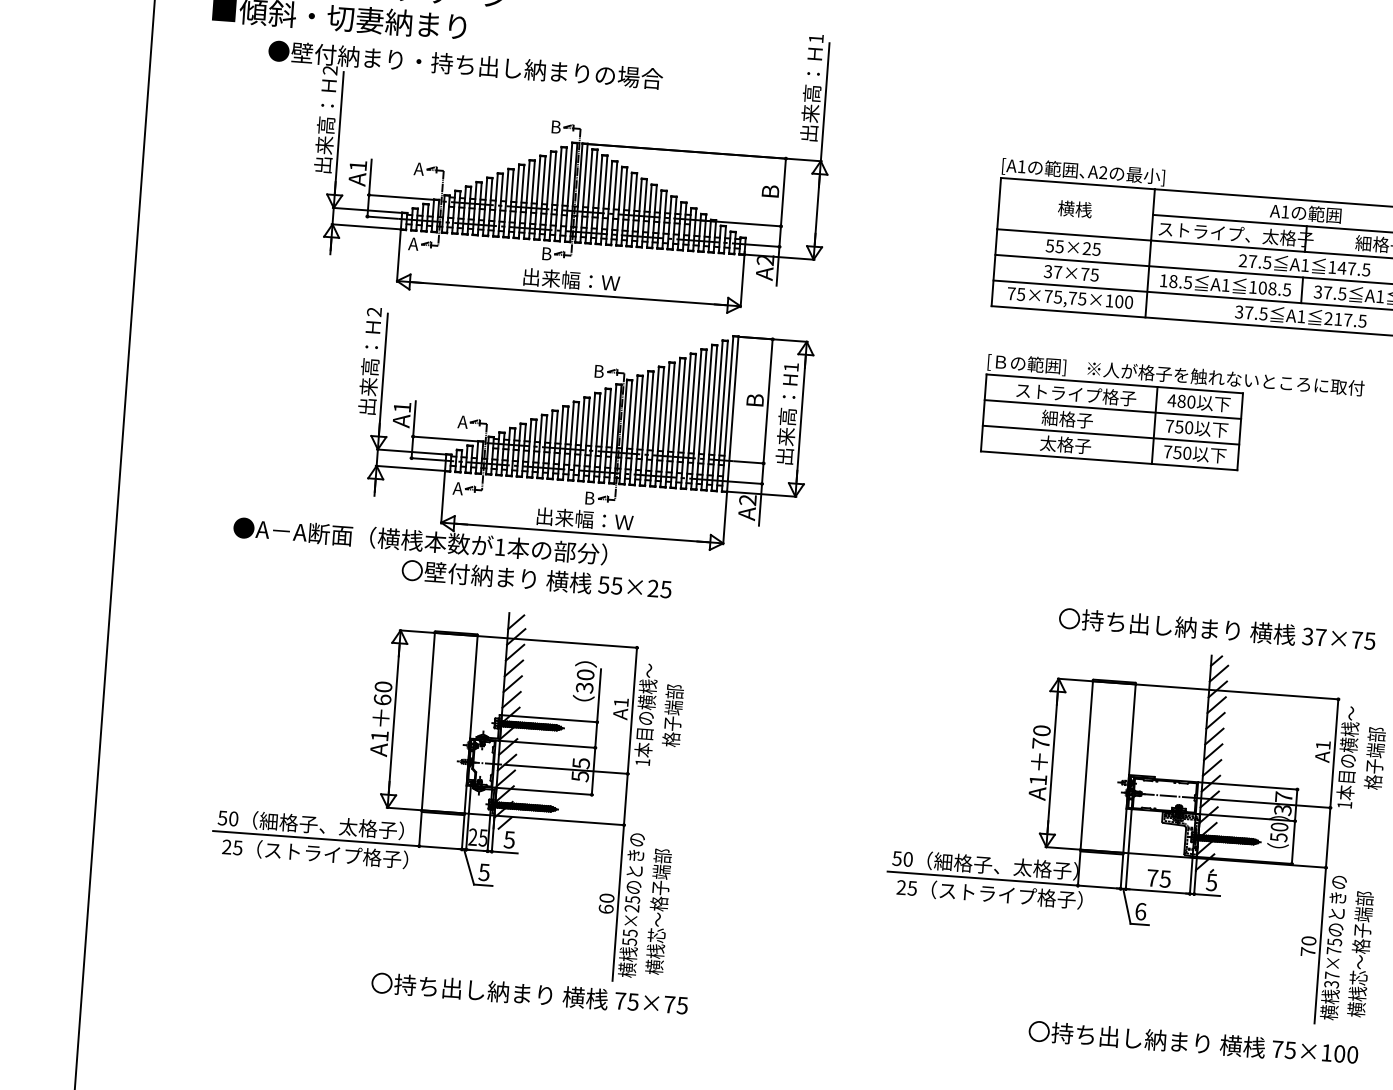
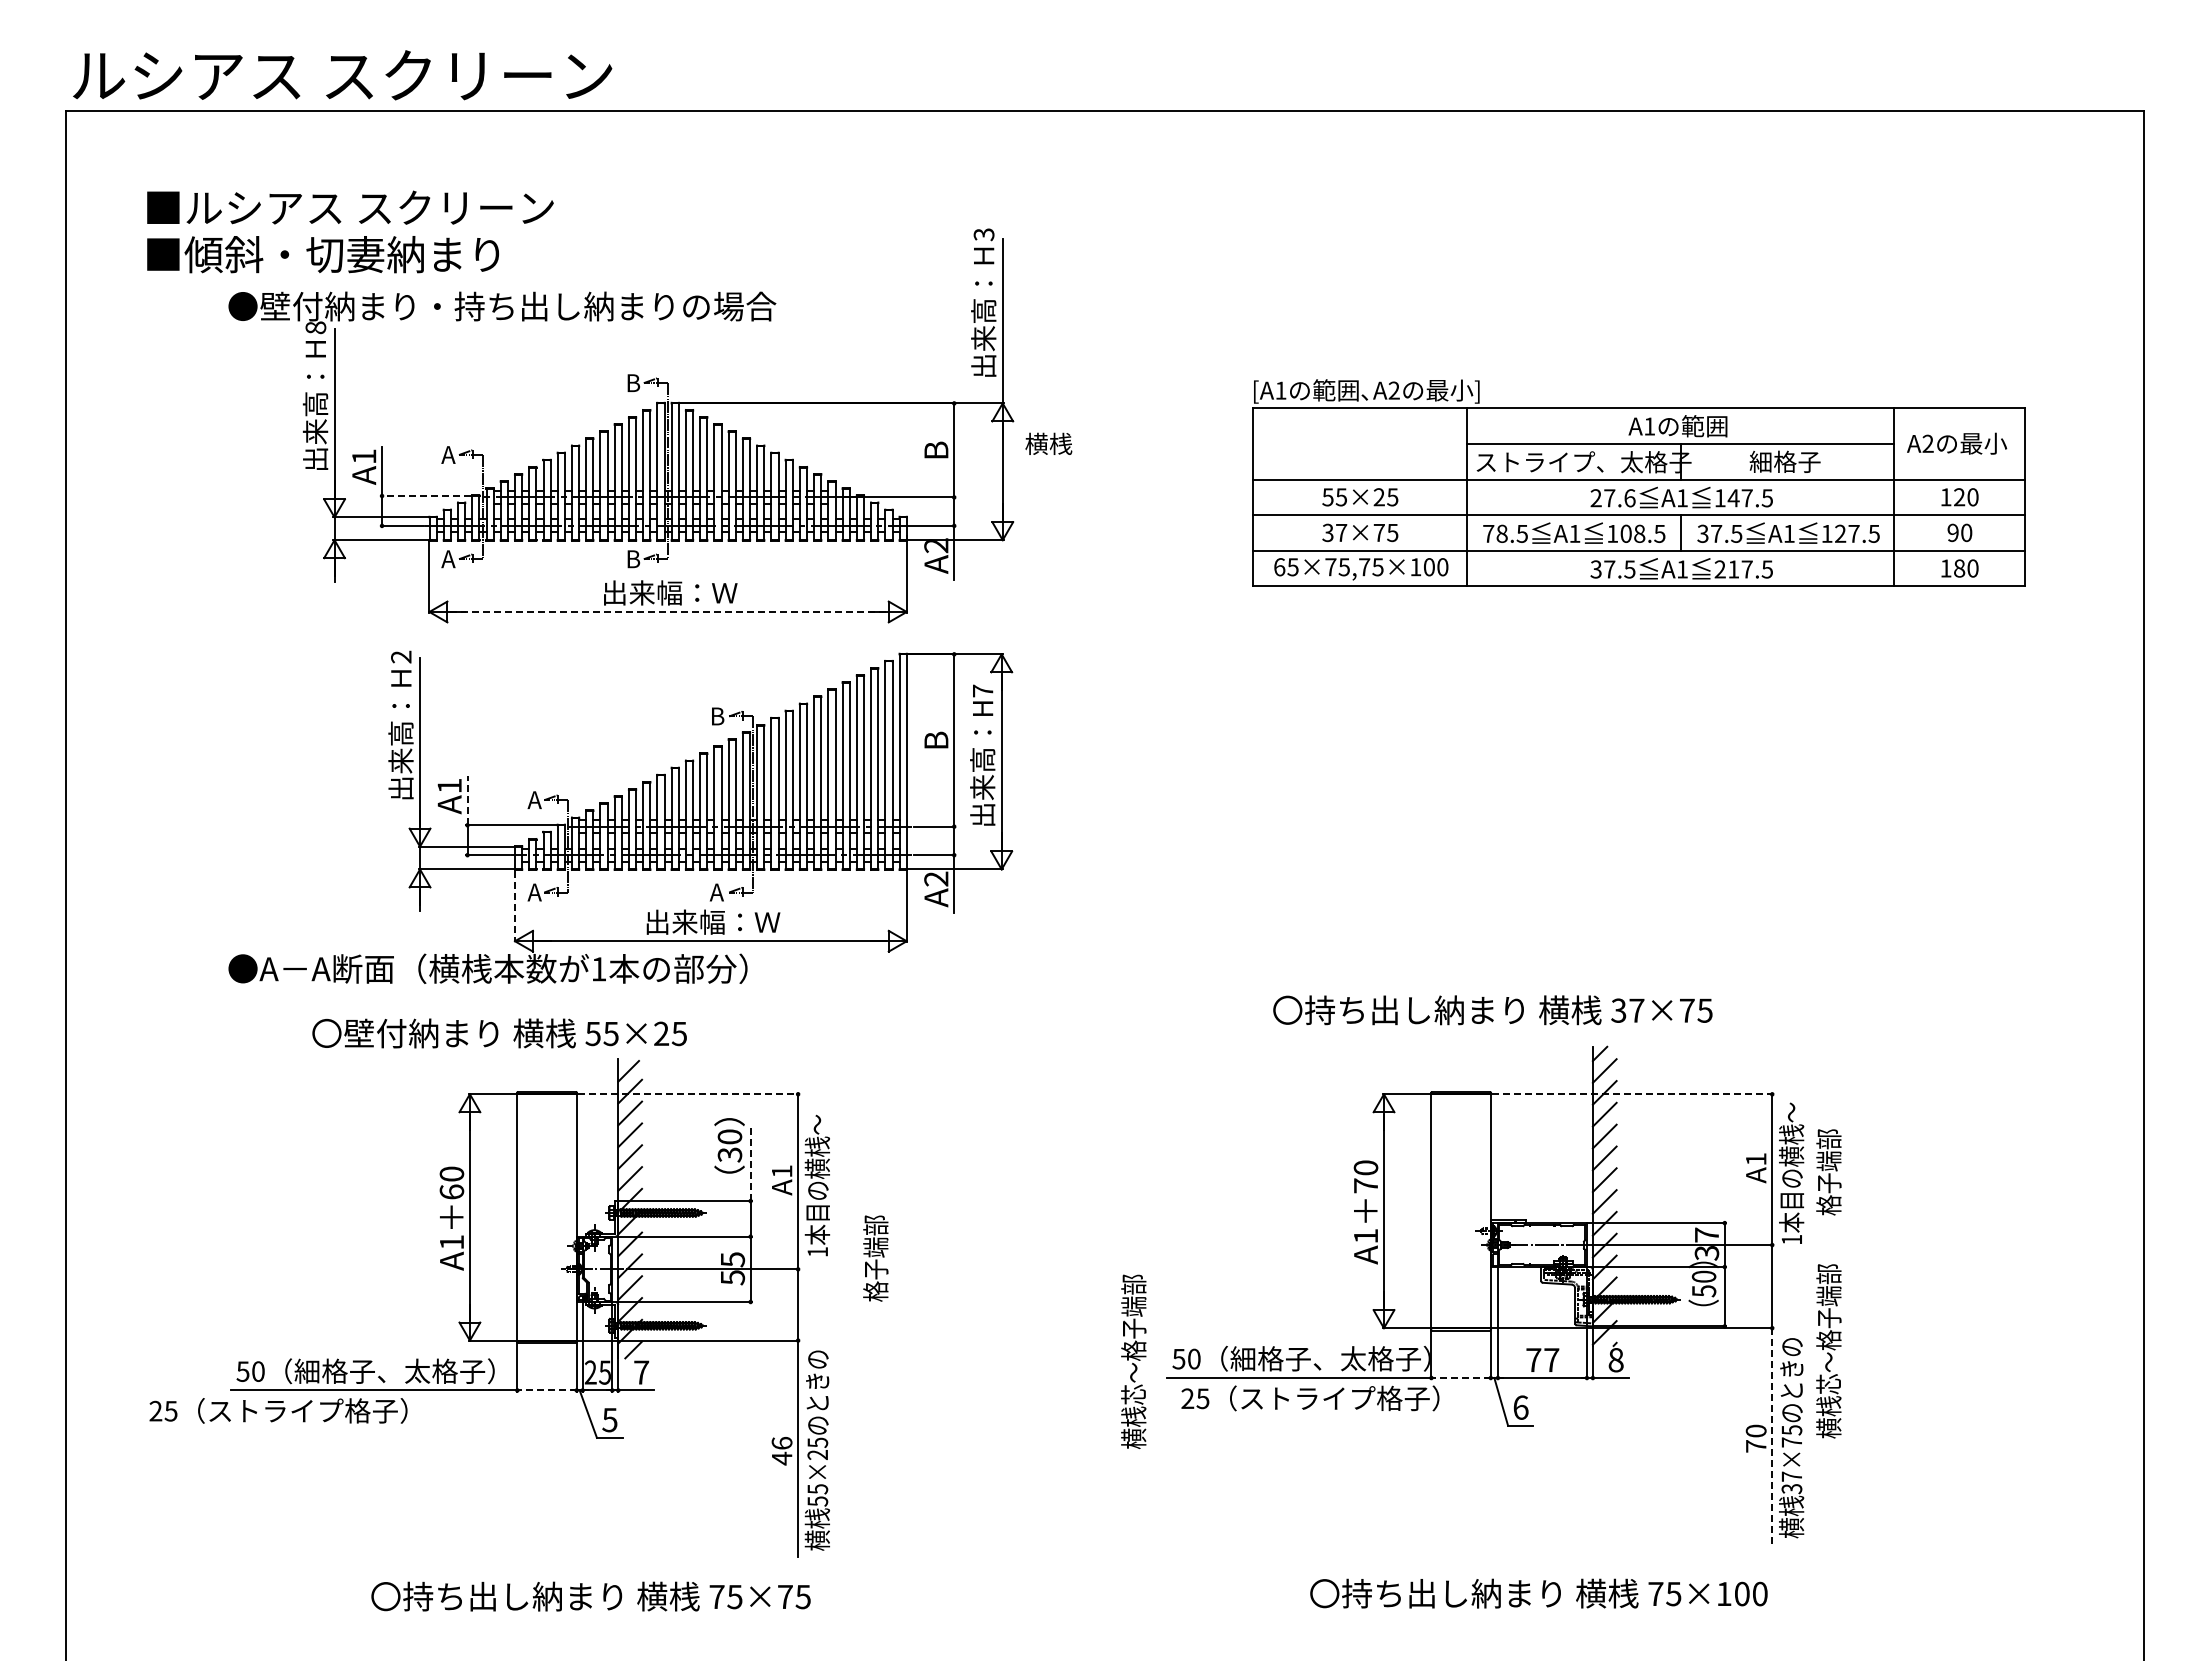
text: (815, 38) -> (983, 234), 1 -> 3
text: (330, 70) -> (315, 327), 2 -> 8
line: (400, 197) -> (425, 496), solid -> dashed
text: (1074, 208) -> (1048, 443), moved
text: (1267, 262) -> (1629, 498), 27.5 -> 27.6
text: (1163, 280) -> (1488, 533), 18.5 -> 78.5
line: (569, 293) -> (668, 611), solid -> dashed
text: (1011, 293) -> (1279, 567), 75×75,75×100 -> 65×75,75×100
text: (791, 366) -> (983, 690), H1 -> H7
part: (1172, 415) -> (1514, 719), removed
line: (414, 418) -> (467, 800), solid -> dashed
line: (443, 497) -> (515, 906), solid -> dashed
text: (588, 498) -> (716, 892), B -> A
text: (536, 579) -> (499, 1033), moved
text: (1216, 629) -> (1492, 1010), moved
line: (558, 642) -> (688, 1094), solid -> dashed
line: (1237, 692) -> (1632, 1094), solid -> dashed
line: (598, 695) -> (750, 1164), solid -> dashed
text: (672, 715) -> (875, 1258), moved
text: (509, 839) -> (641, 1372), 5 -> 7
line: (440, 847) -> (547, 1390), solid -> dashed
text: (315, 853) -> (278, 1410), moved
text: (1165, 879) -> (1551, 1360), 75 -> 77
text: (1211, 882) -> (1615, 1360), 5 -> 8
line: (1099, 887) -> (1461, 1378), solid -> dashed
text: (606, 903) -> (781, 1450), 60 -> 46
text: (658, 911) -> (1133, 1361), moved
line: (1320, 945) -> (1772, 1436), solid -> dashed
text: (1360, 954) -> (1828, 1351), moved
text: (529, 994) -> (590, 1596), moved
text: (1193, 1042) -> (1538, 1593), moved

